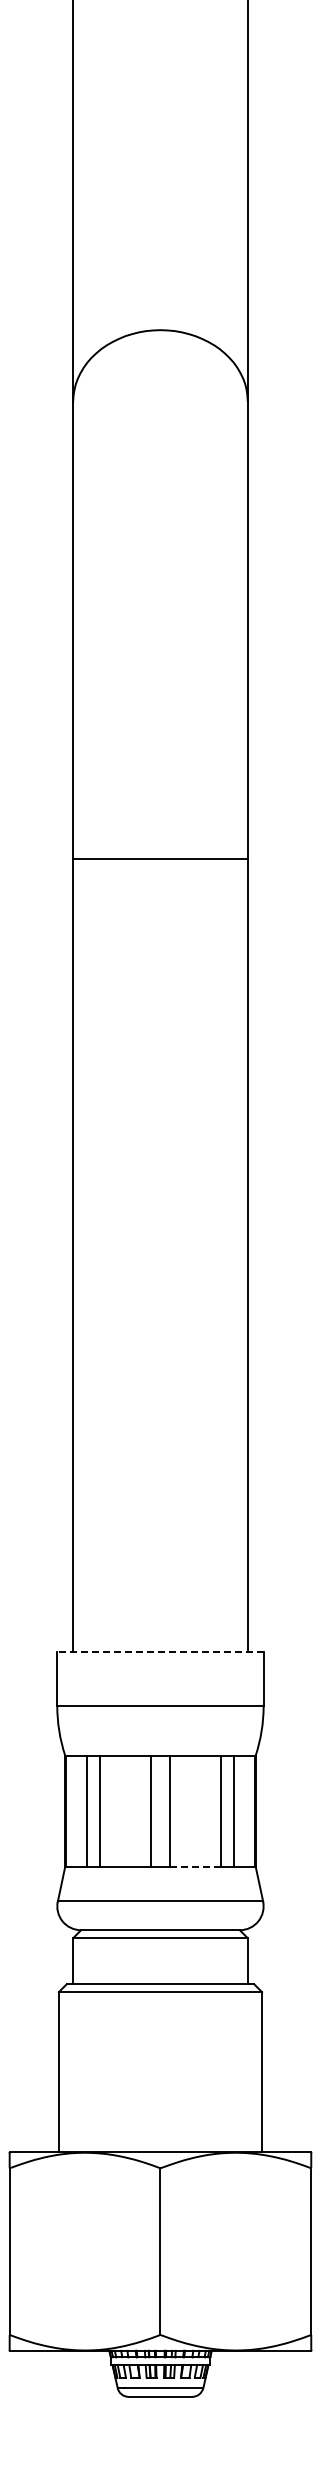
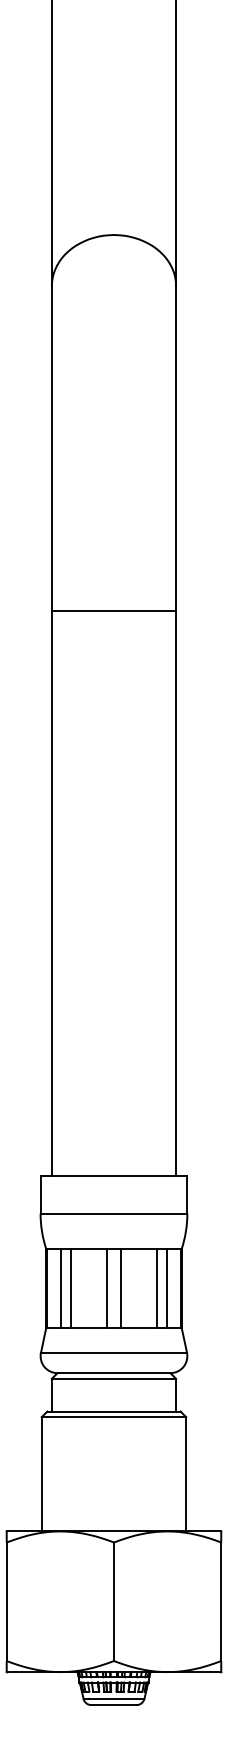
line: (159, 1652) -> (113, 1175), dashed -> solid
line: (194, 1866) -> (138, 1327), dashed -> solid

